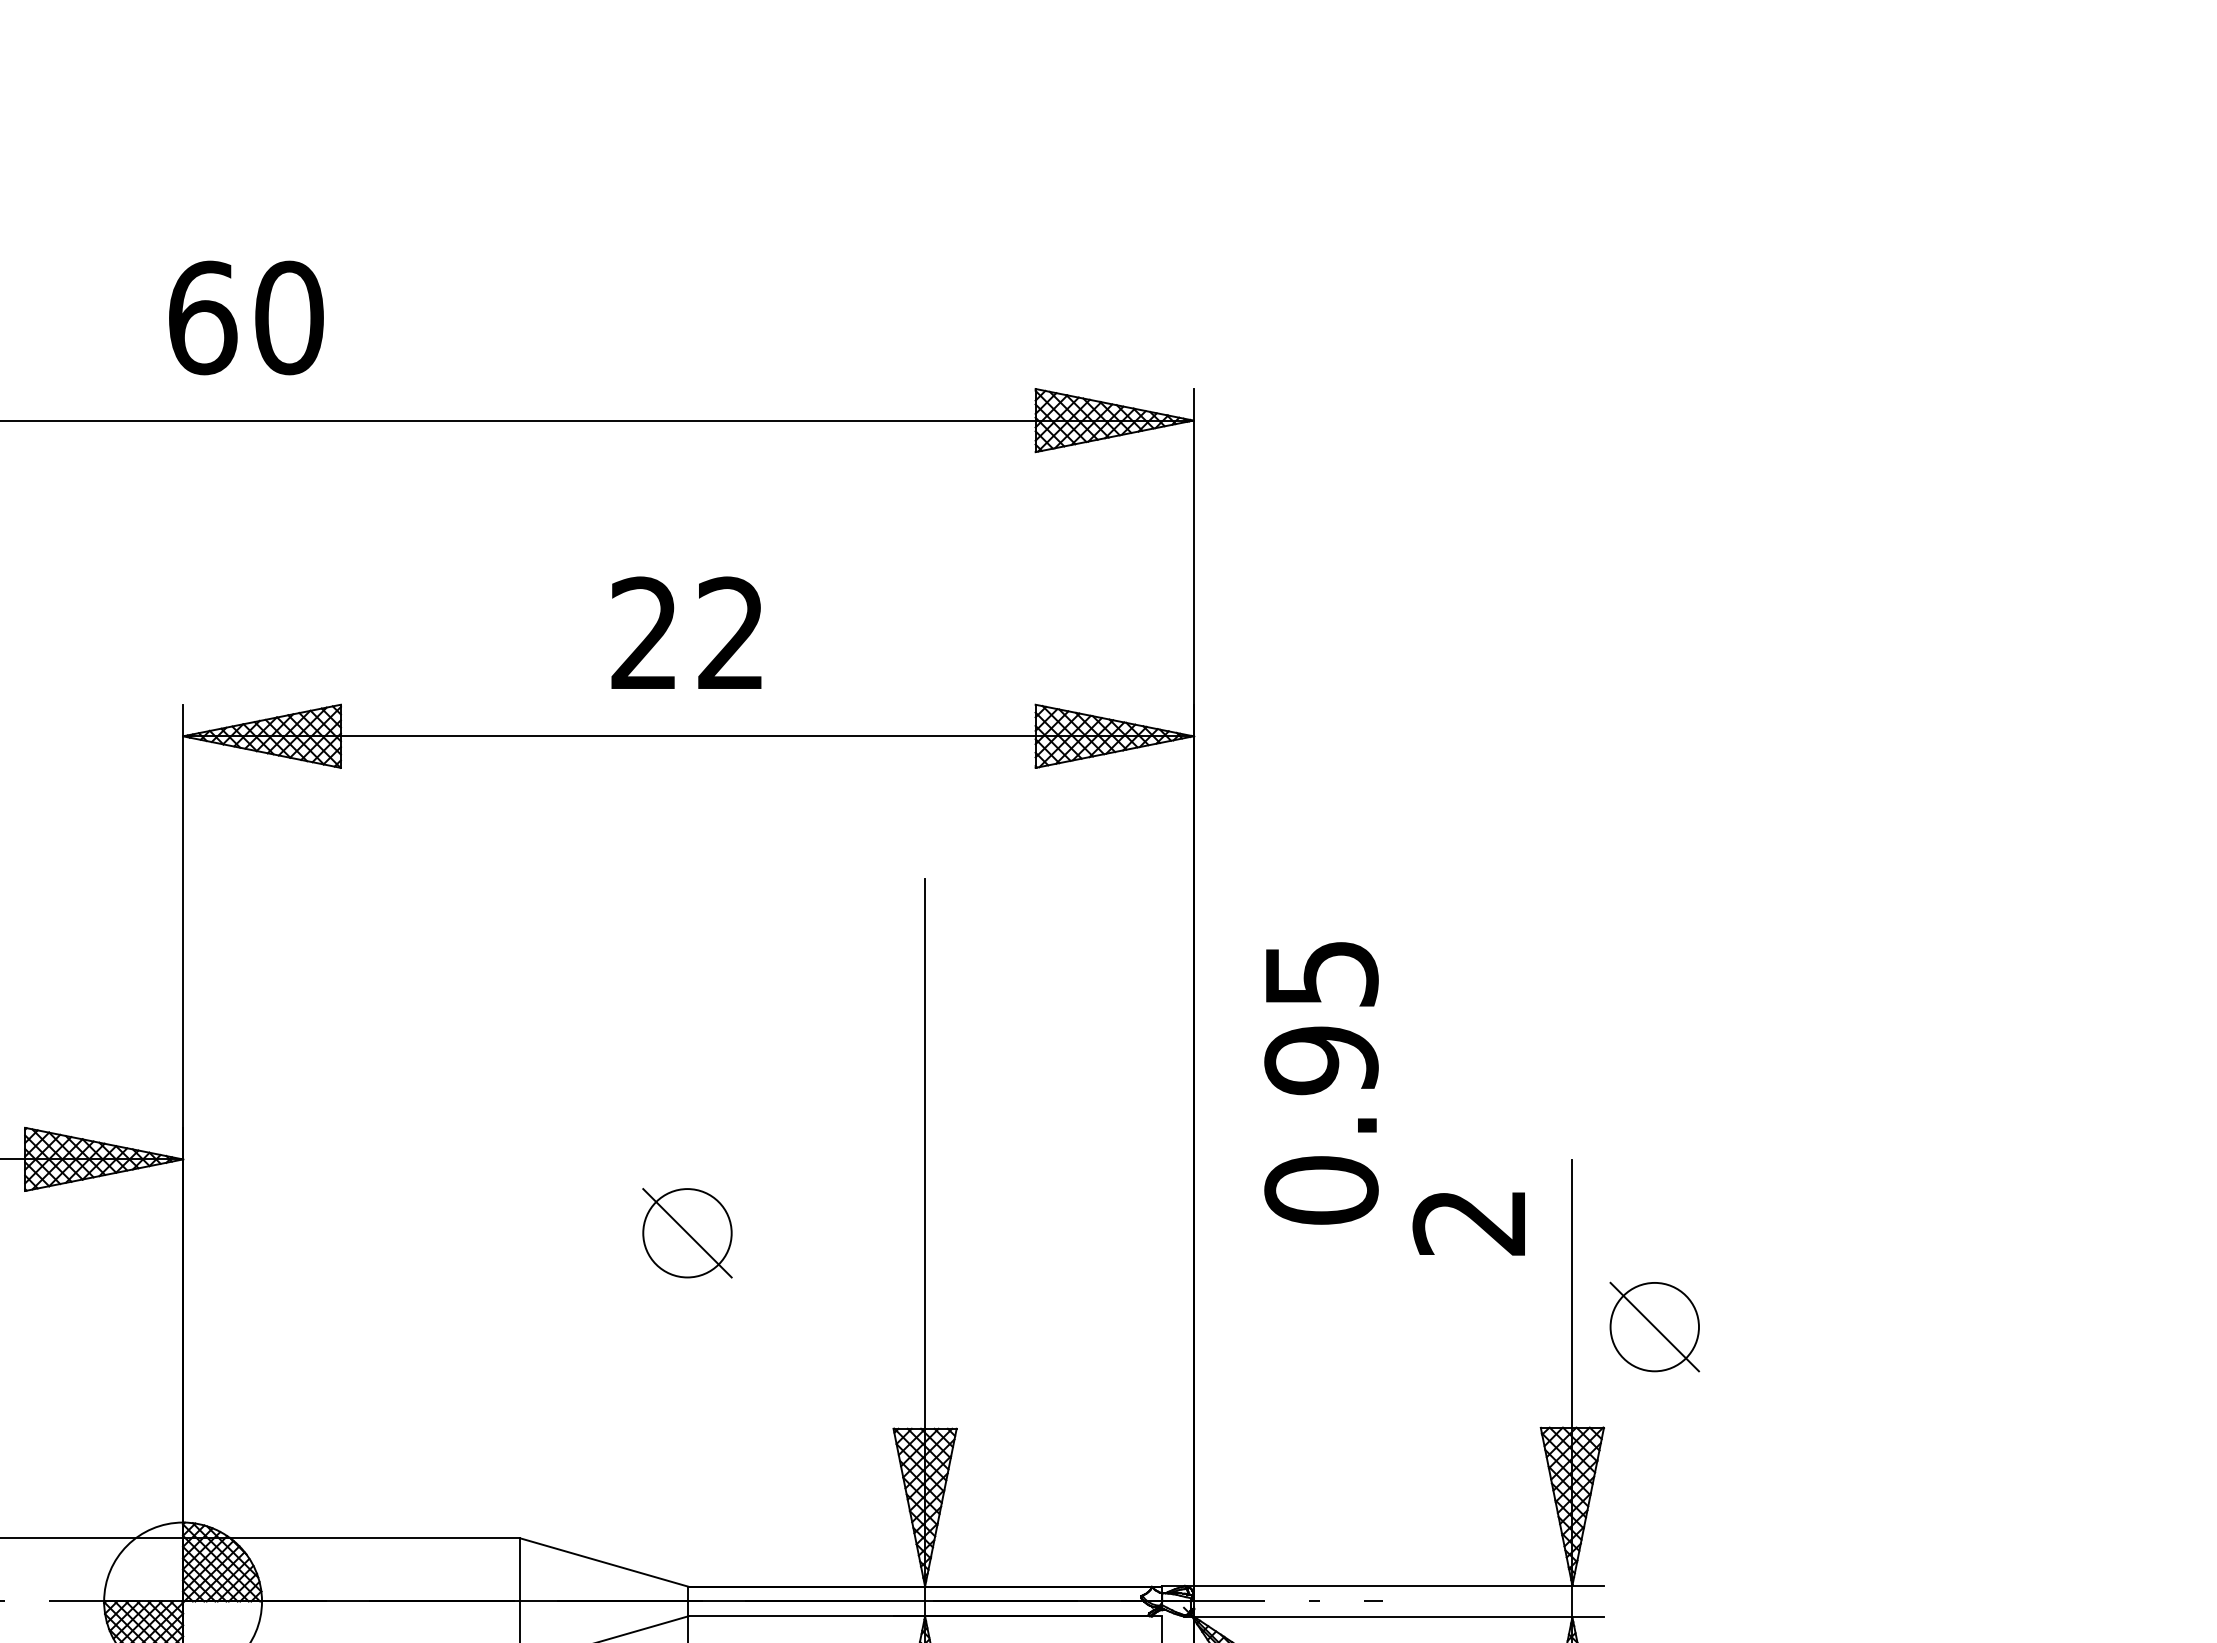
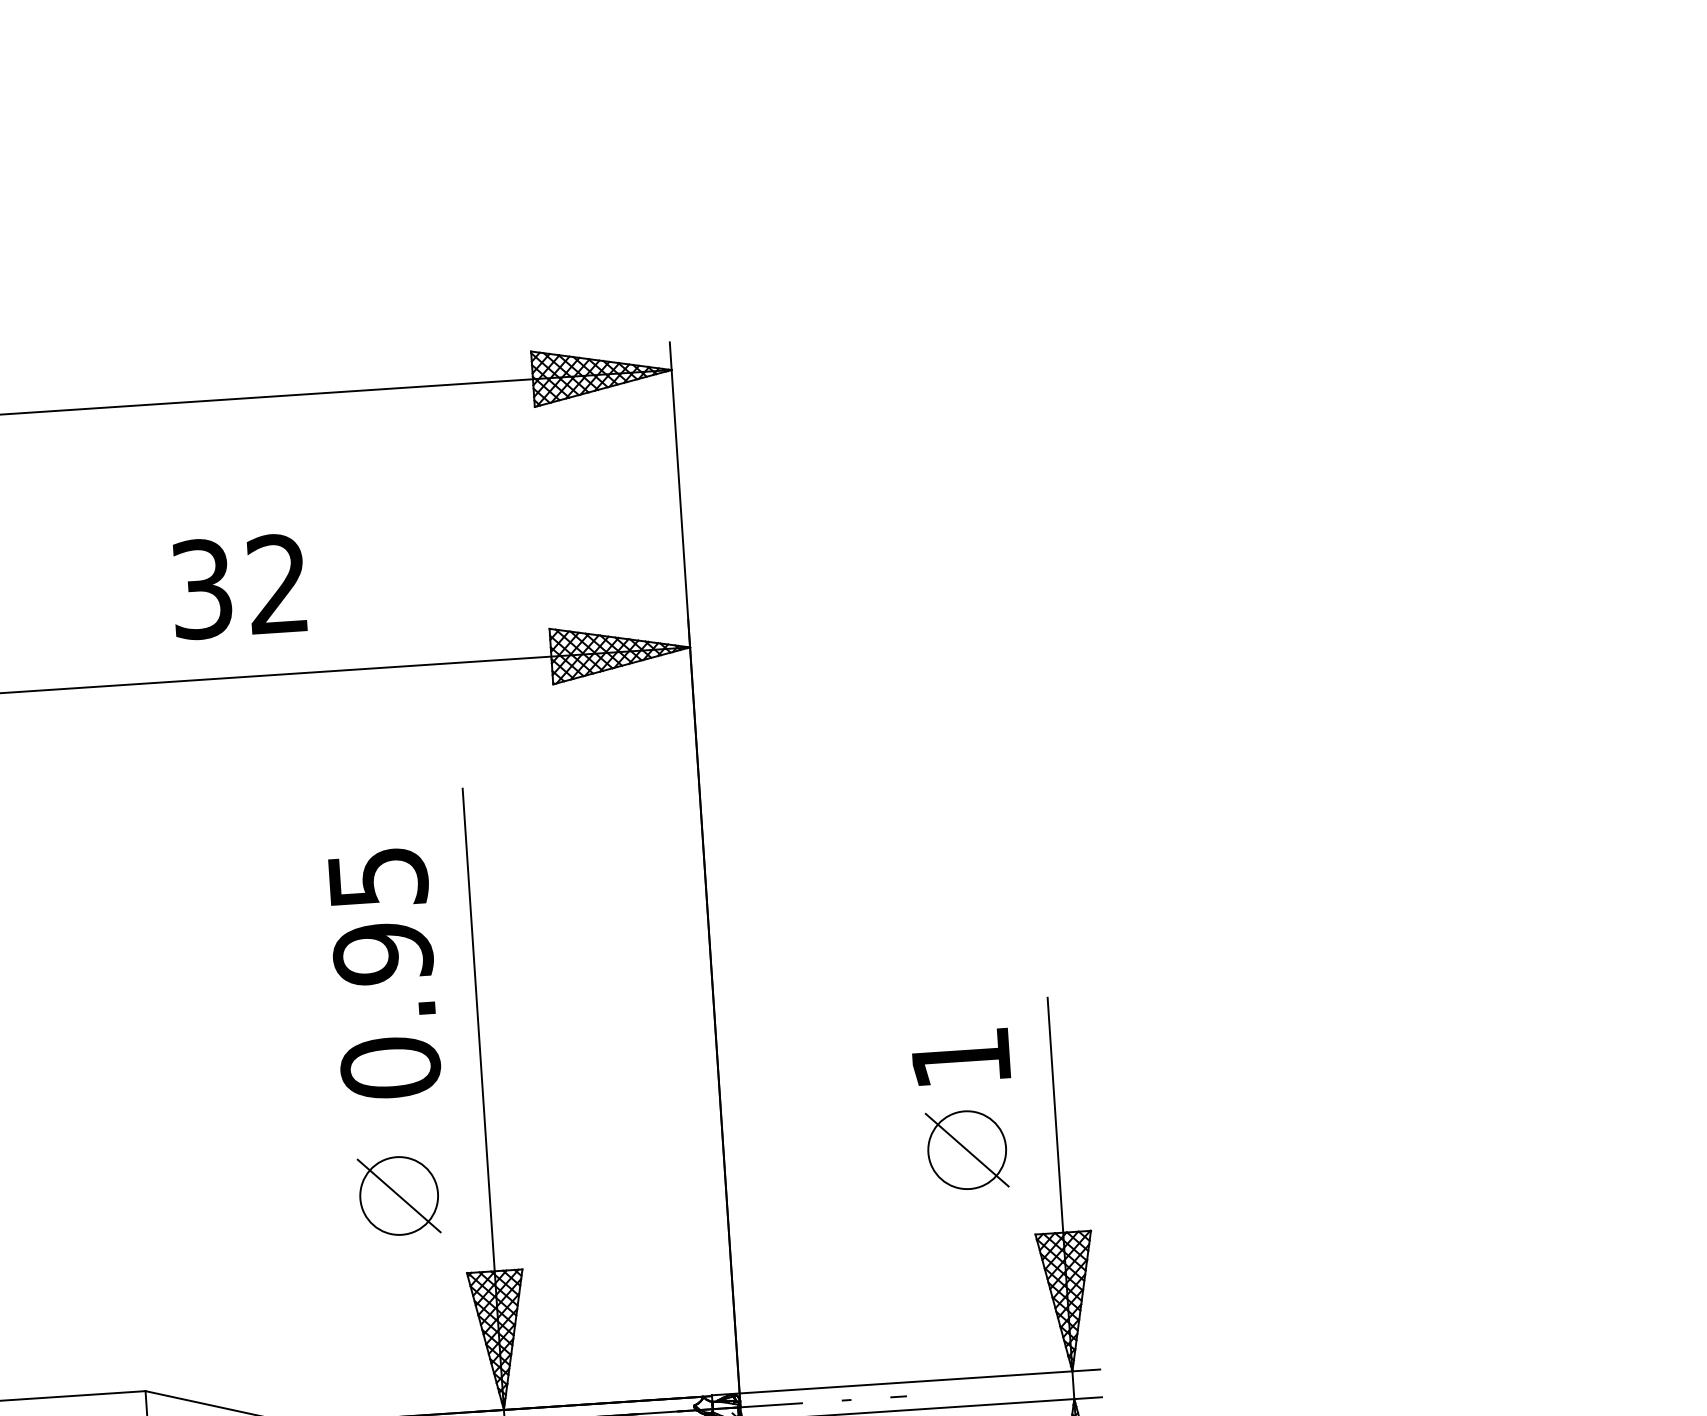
text: (644, 633) -> (201, 589), 22 -> 32
text: (1321, 1083) -> (384, 973), moved
text: (1468, 1223) -> (960, 1059), 2 -> 1
part: (687, 1233) -> (399, 1196), moved
part: (1654, 1326) -> (966, 1149), moved

